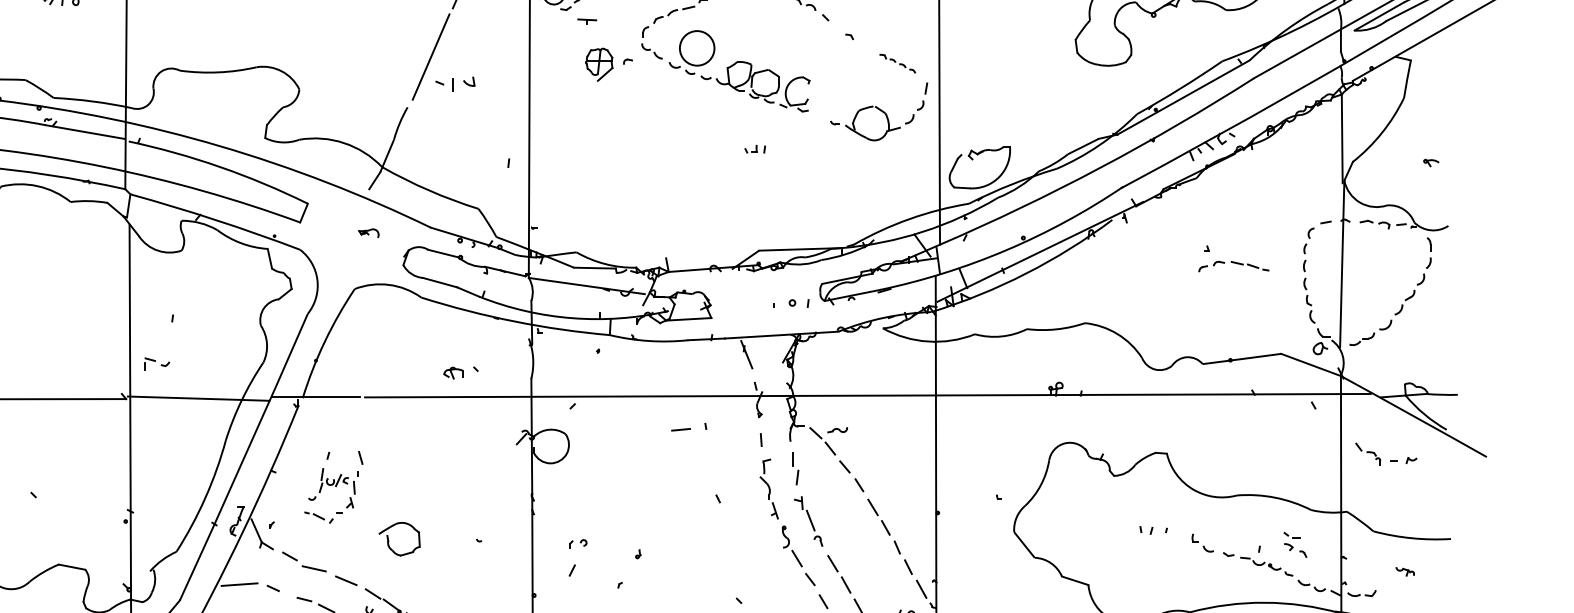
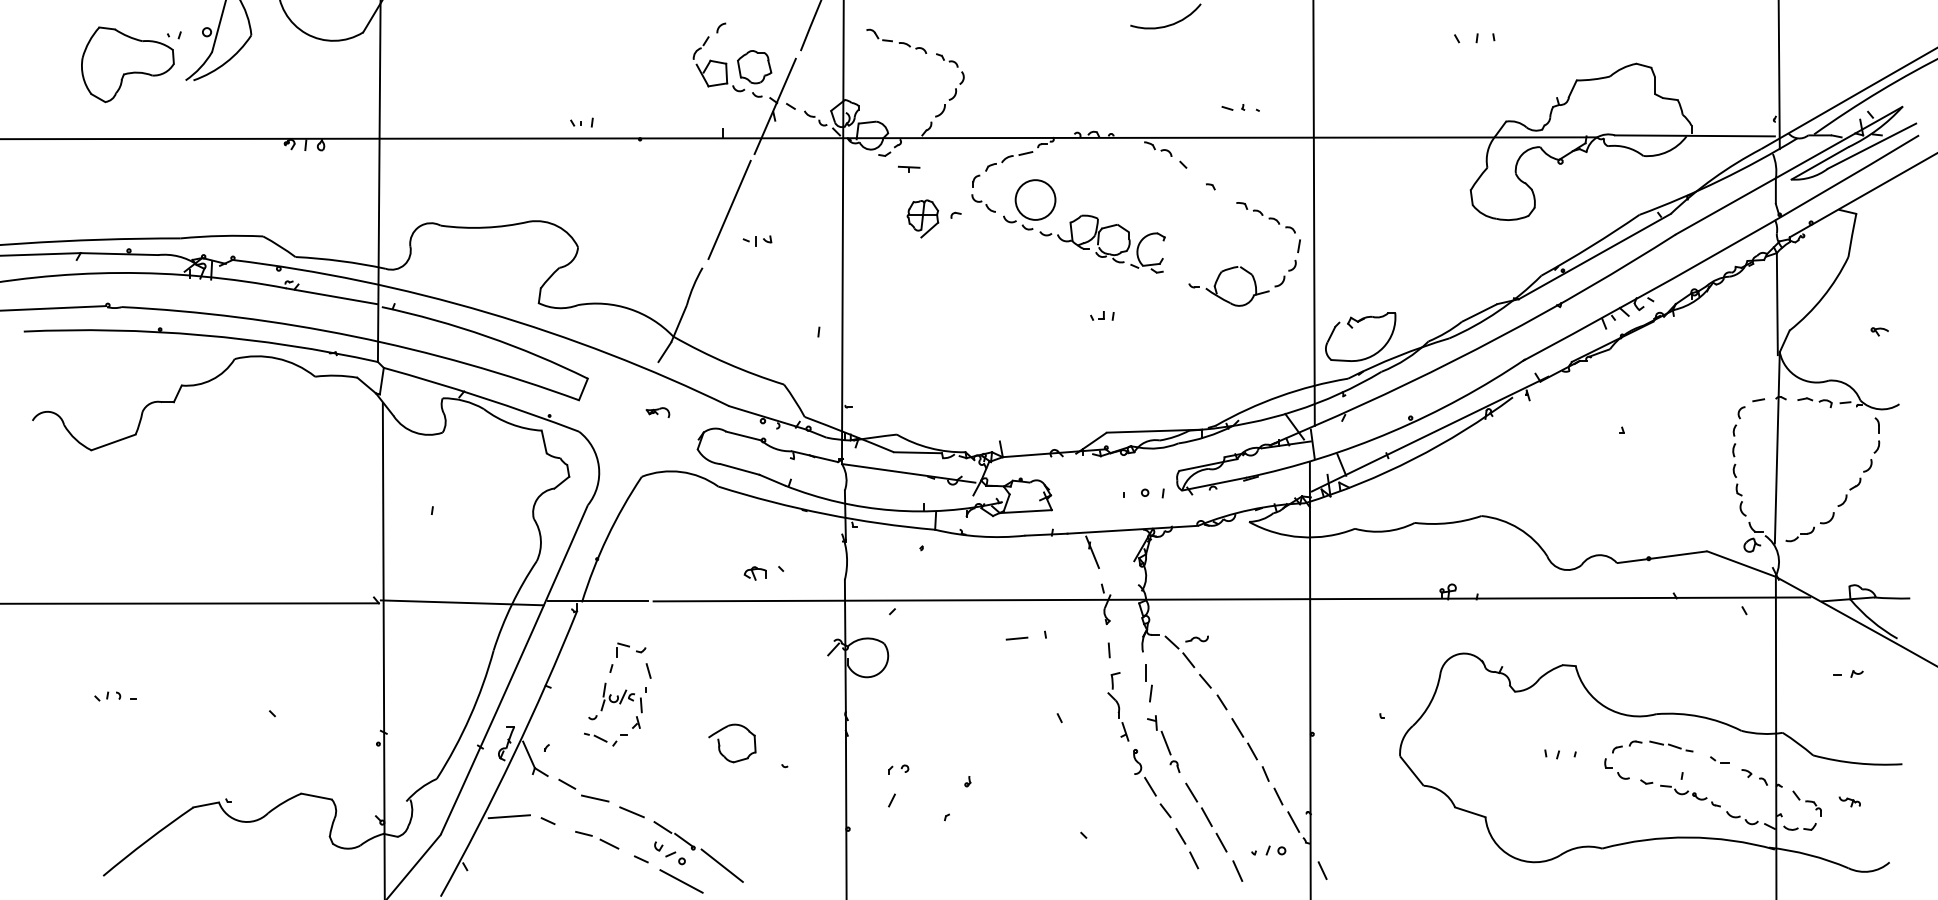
part: (897, 63) -> (1265, 217), size x1.43
part: (455, 83) -> (757, 240), size x0.62
part: (1233, 266) -> (1652, 746), moved
part: (157, 363) -> (631, 649), moved
part: (1367, 454) -> (1806, 803), moved
part: (389, 540) -> (720, 744), moved
part: (1295, 550) -> (1754, 777), moved

